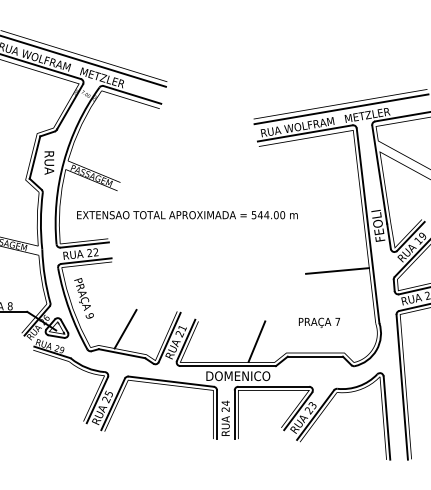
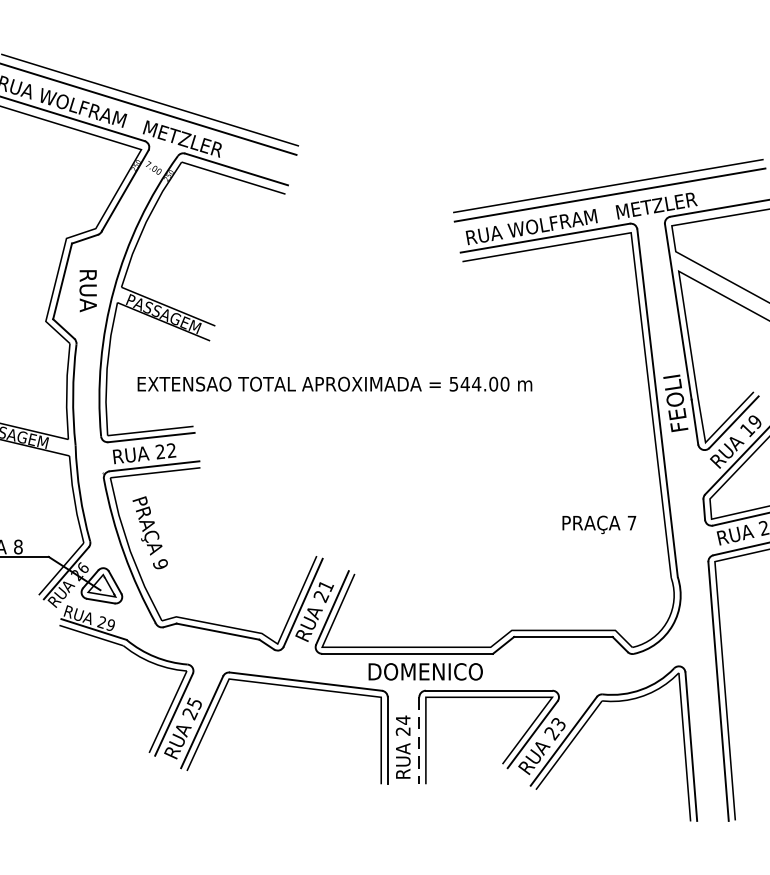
line: (337, 270) -> (602, 483), removed
text: (318, 322) -> (597, 524), moved
line: (125, 329) -> (224, 588), removed
line: (256, 341) -> (458, 609), removed
line: (234, 415) -> (418, 742), solid -> dashed

